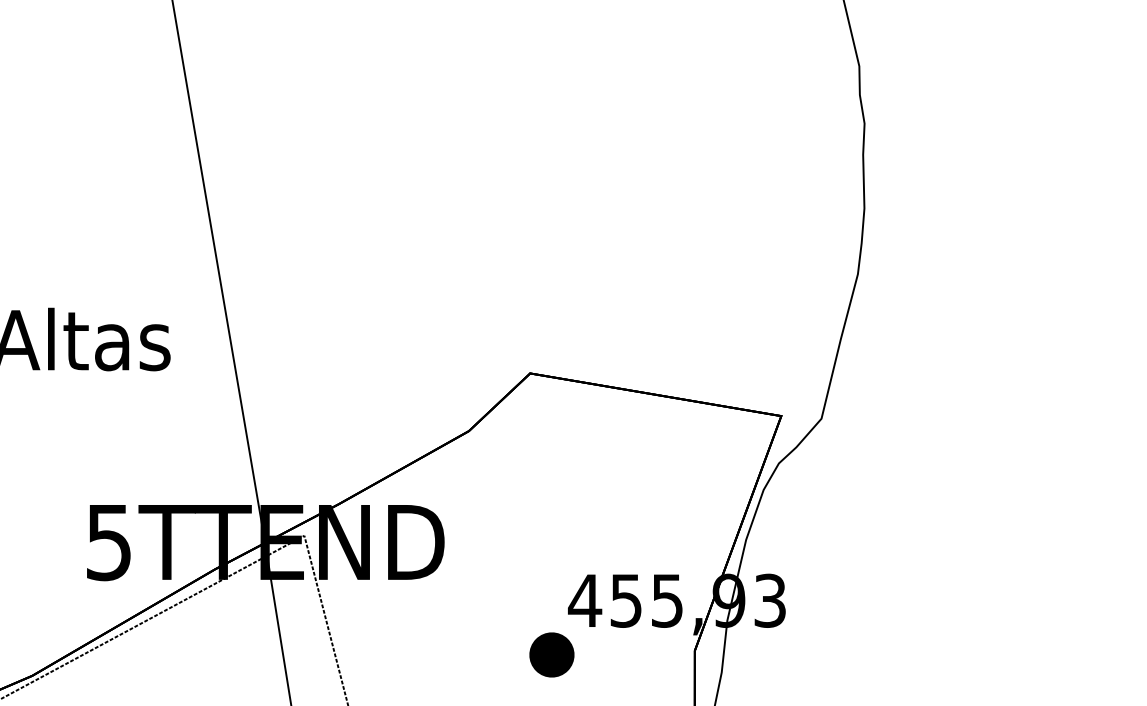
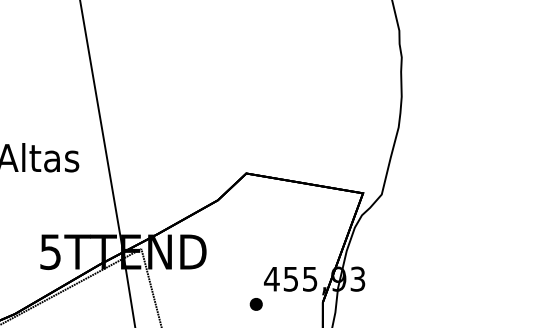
part: (549, 655) -> (255, 304), size x0.62

